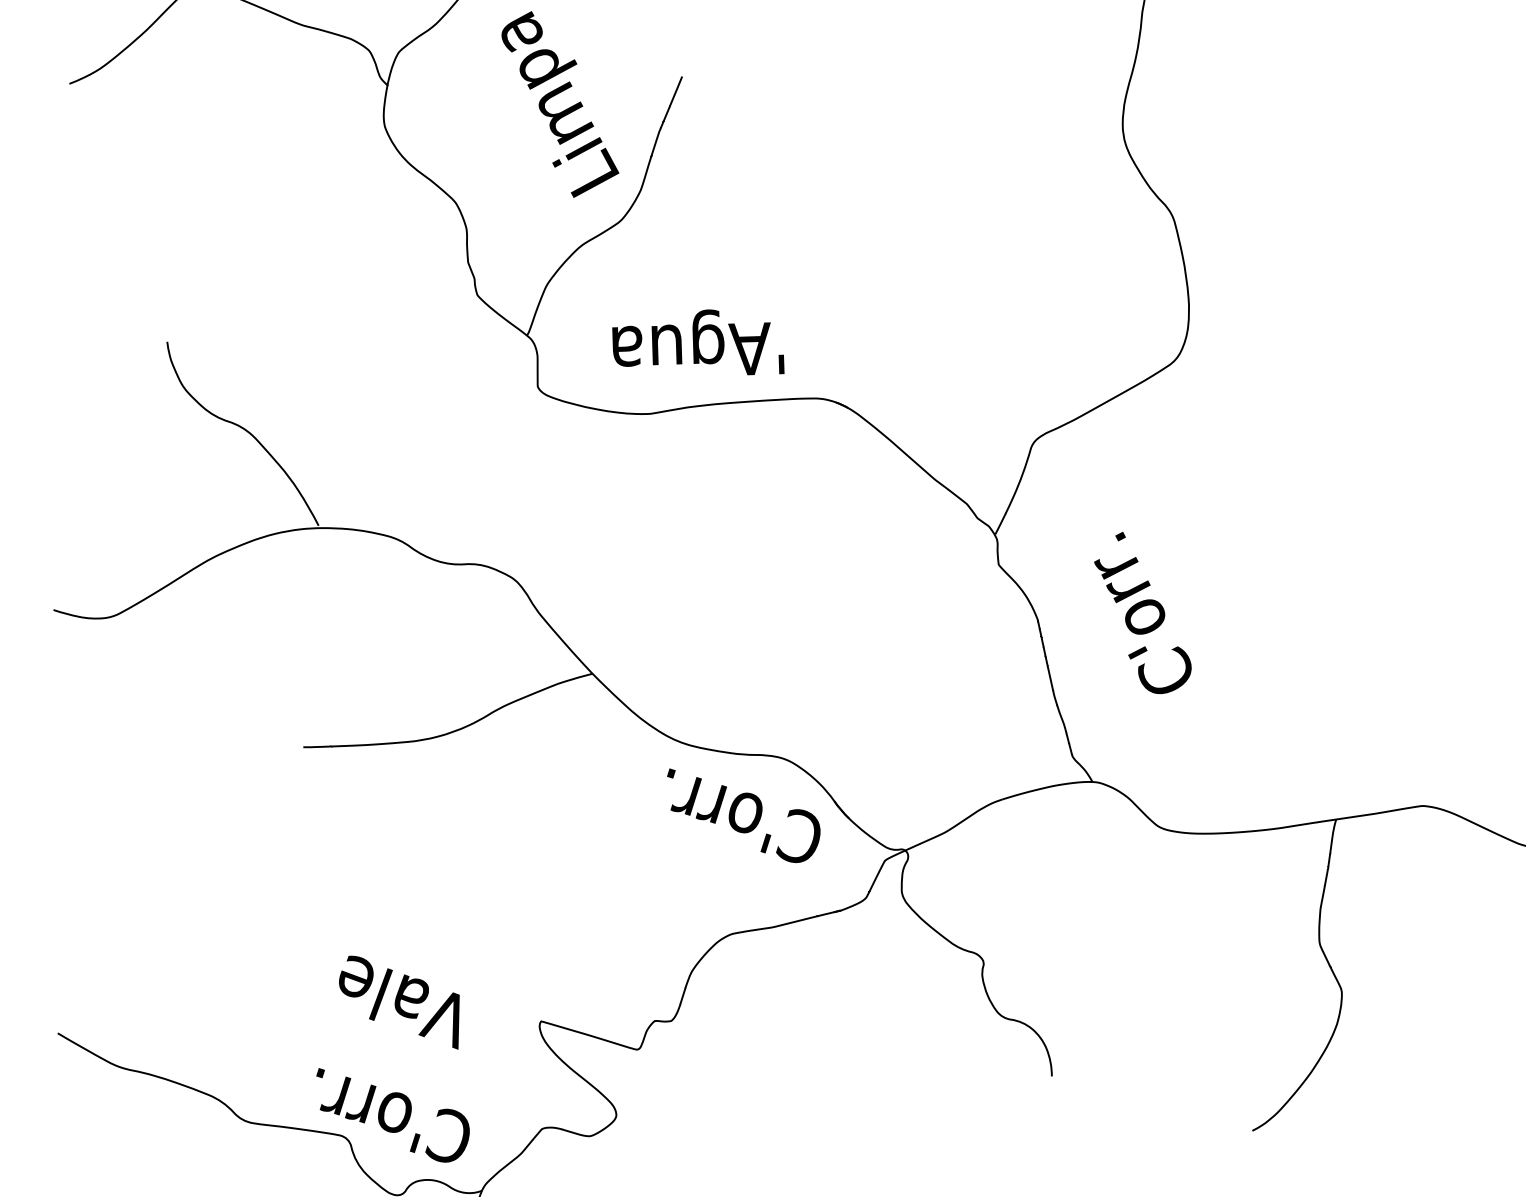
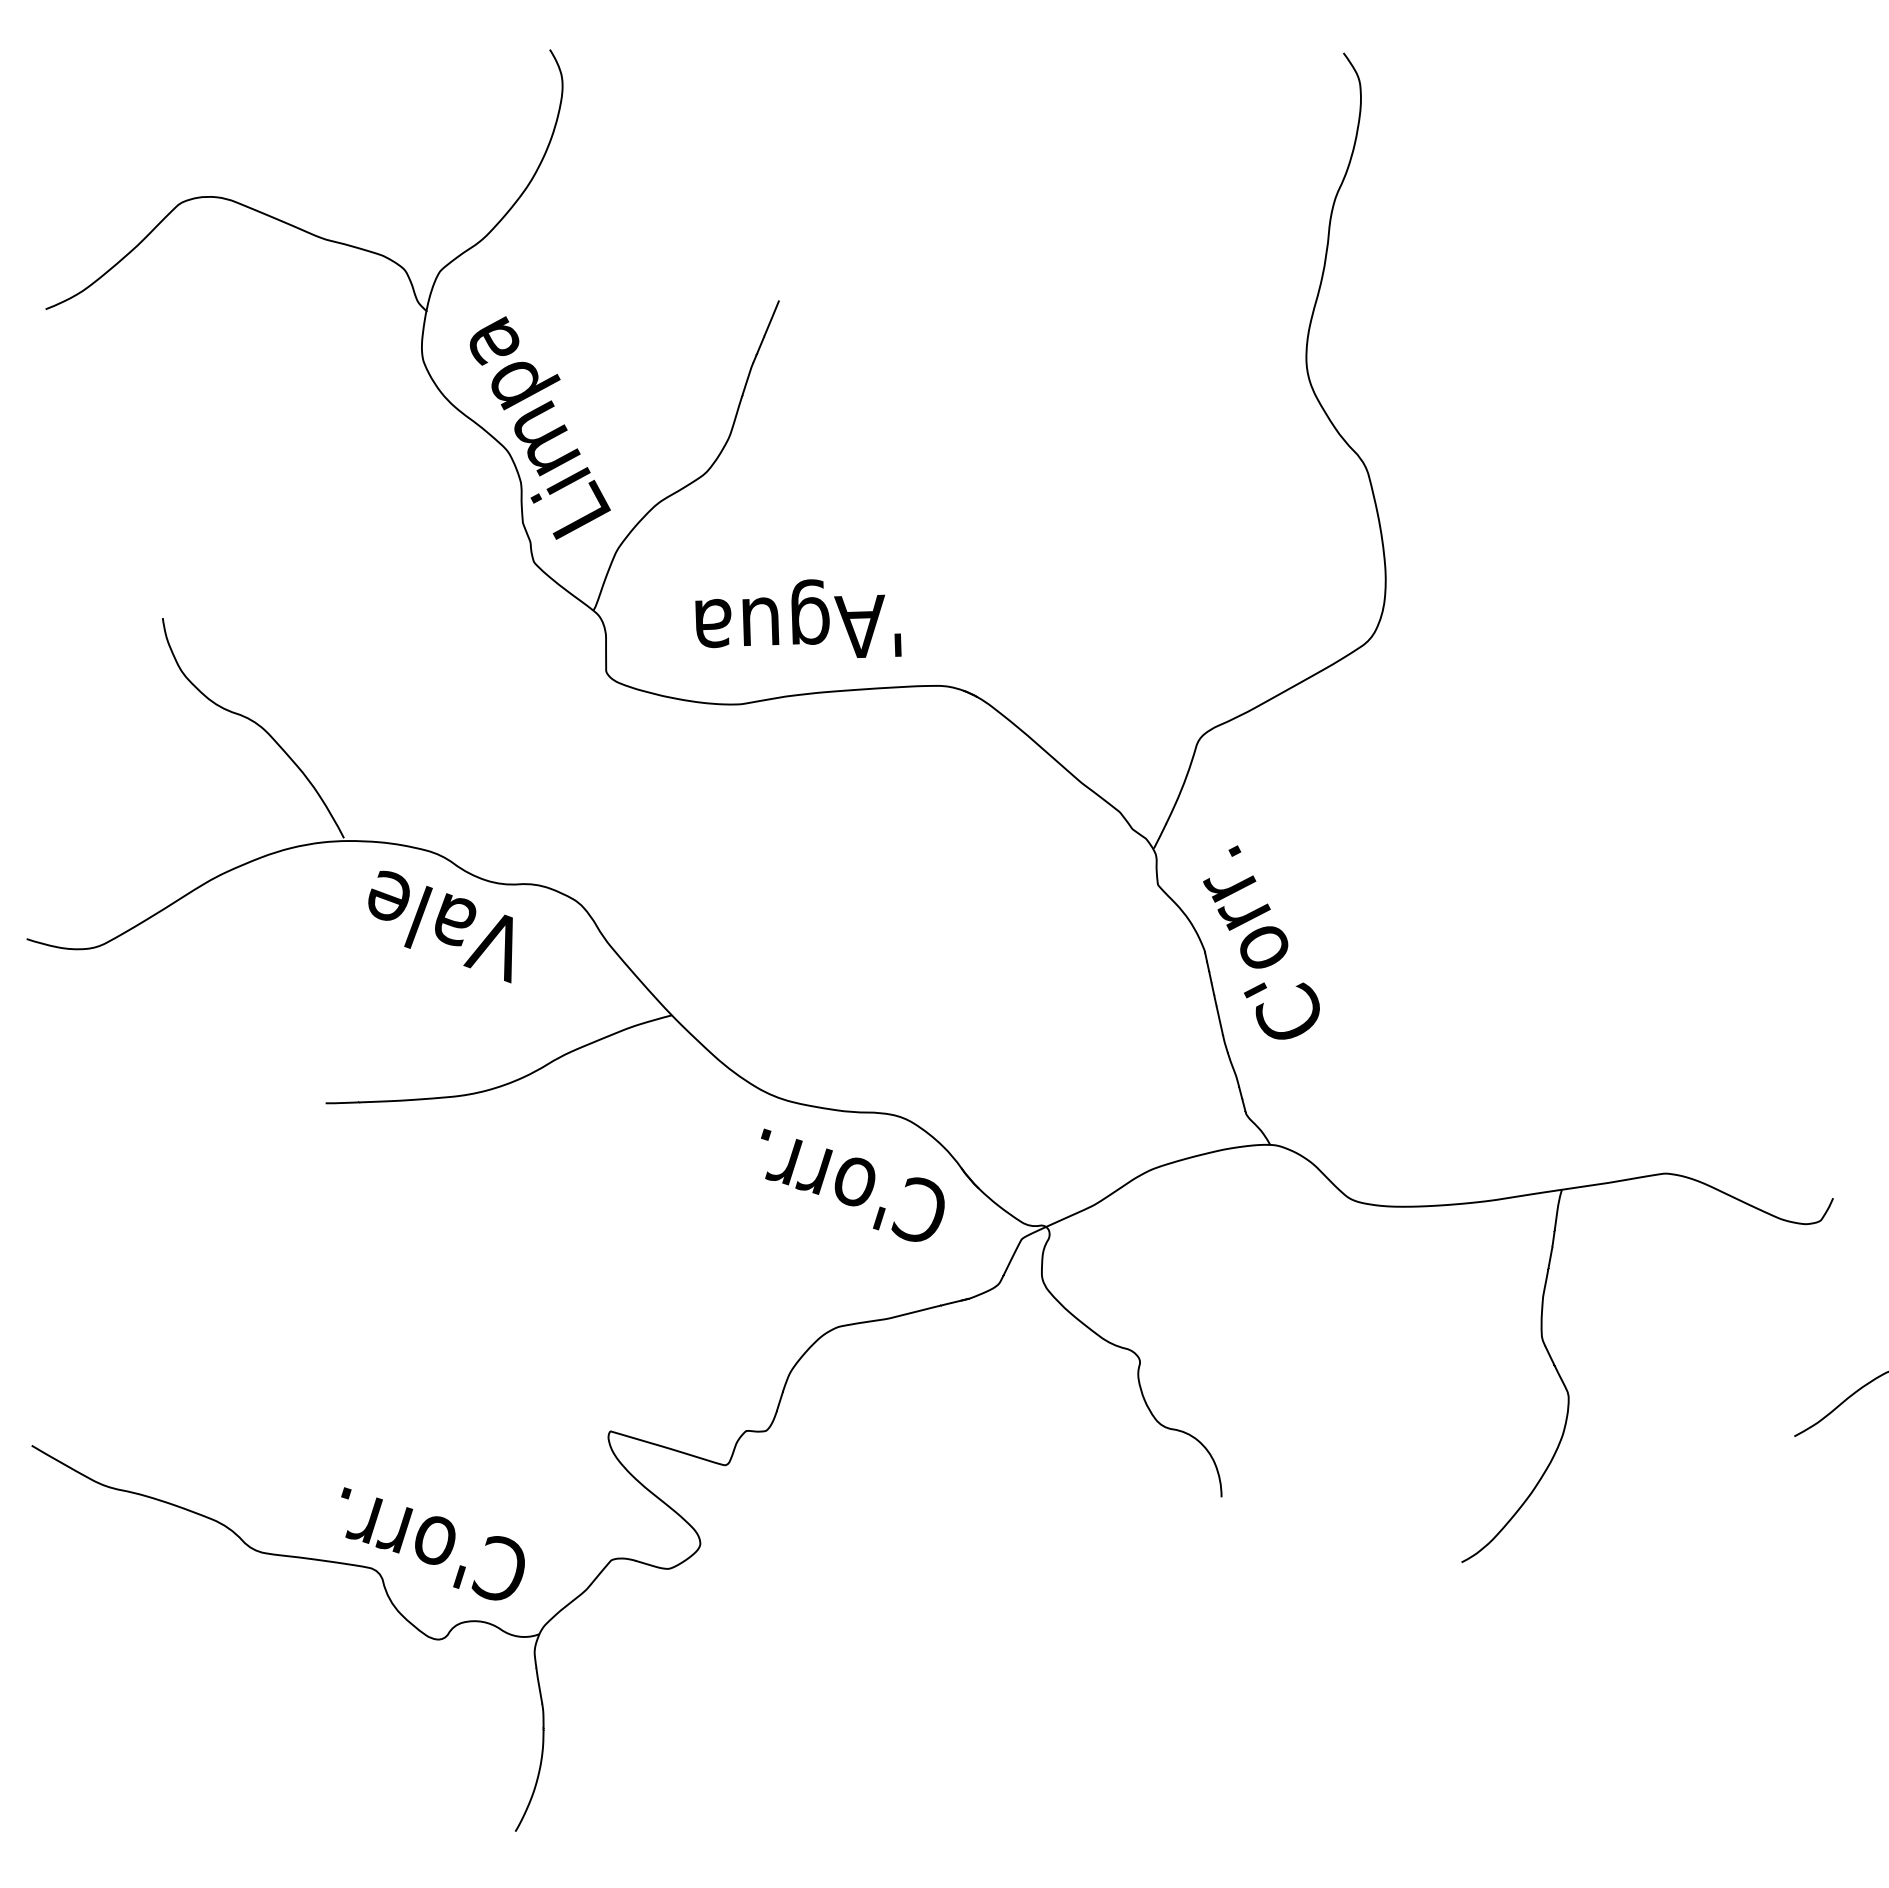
text: (559, 104) -> (539, 427), moved
text: (1142, 612) -> (1261, 942), moved
text: (399, 1002) -> (440, 926), moved

